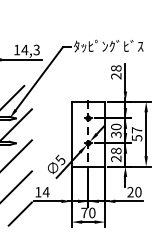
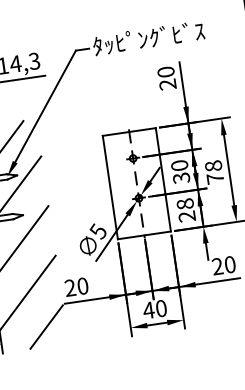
text: (116, 68) -> (166, 72), 28 -> 20
text: (136, 134) -> (213, 172), 57 -> 78
text: (42, 191) -> (76, 285), 14 -> 20
text: (84, 212) -> (148, 309), 70 -> 40

